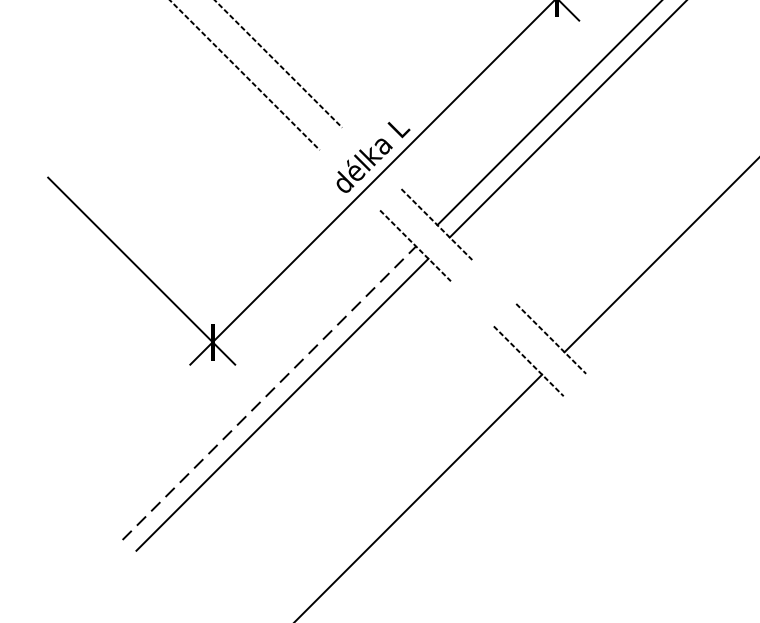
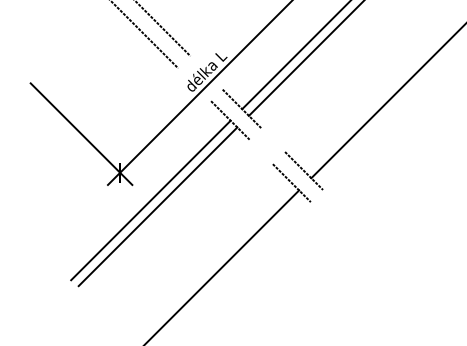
line: (268, 393) -> (150, 200), dashed -> solid

